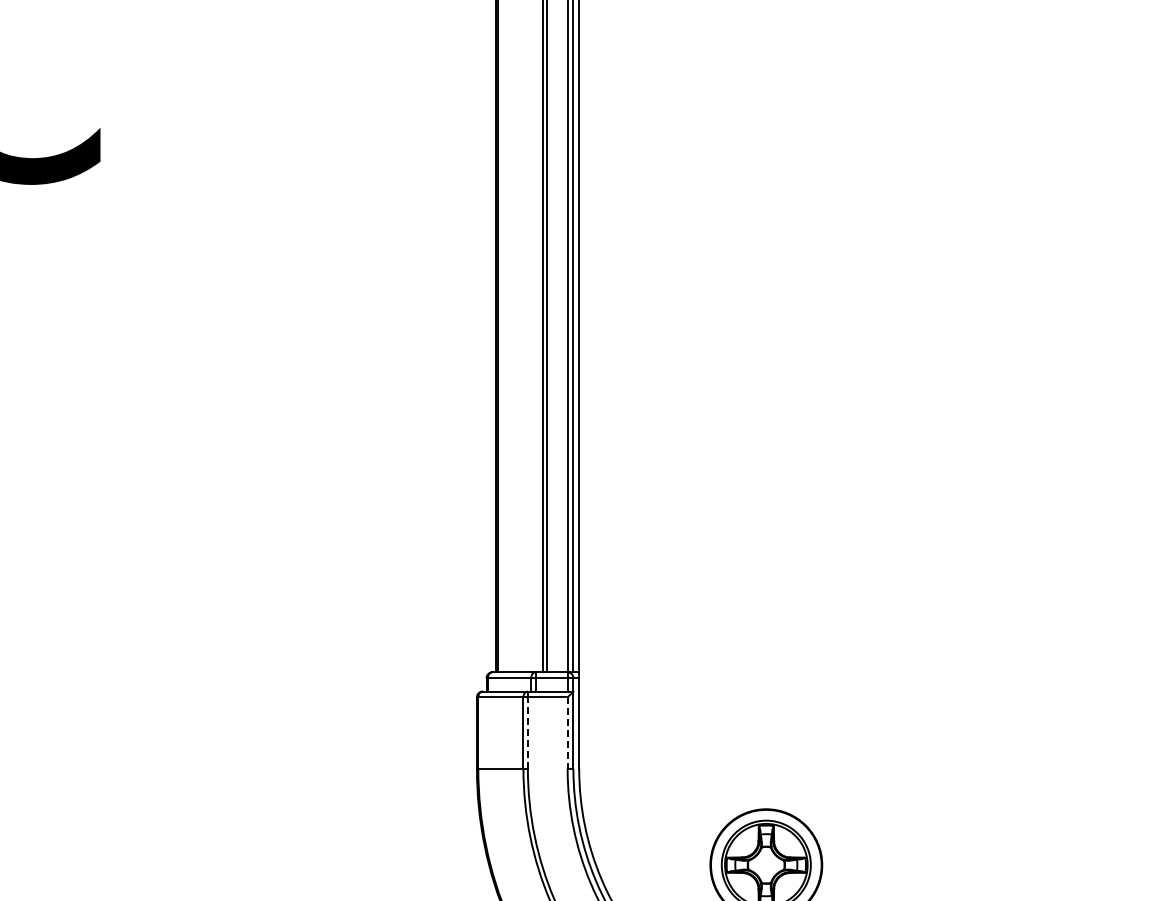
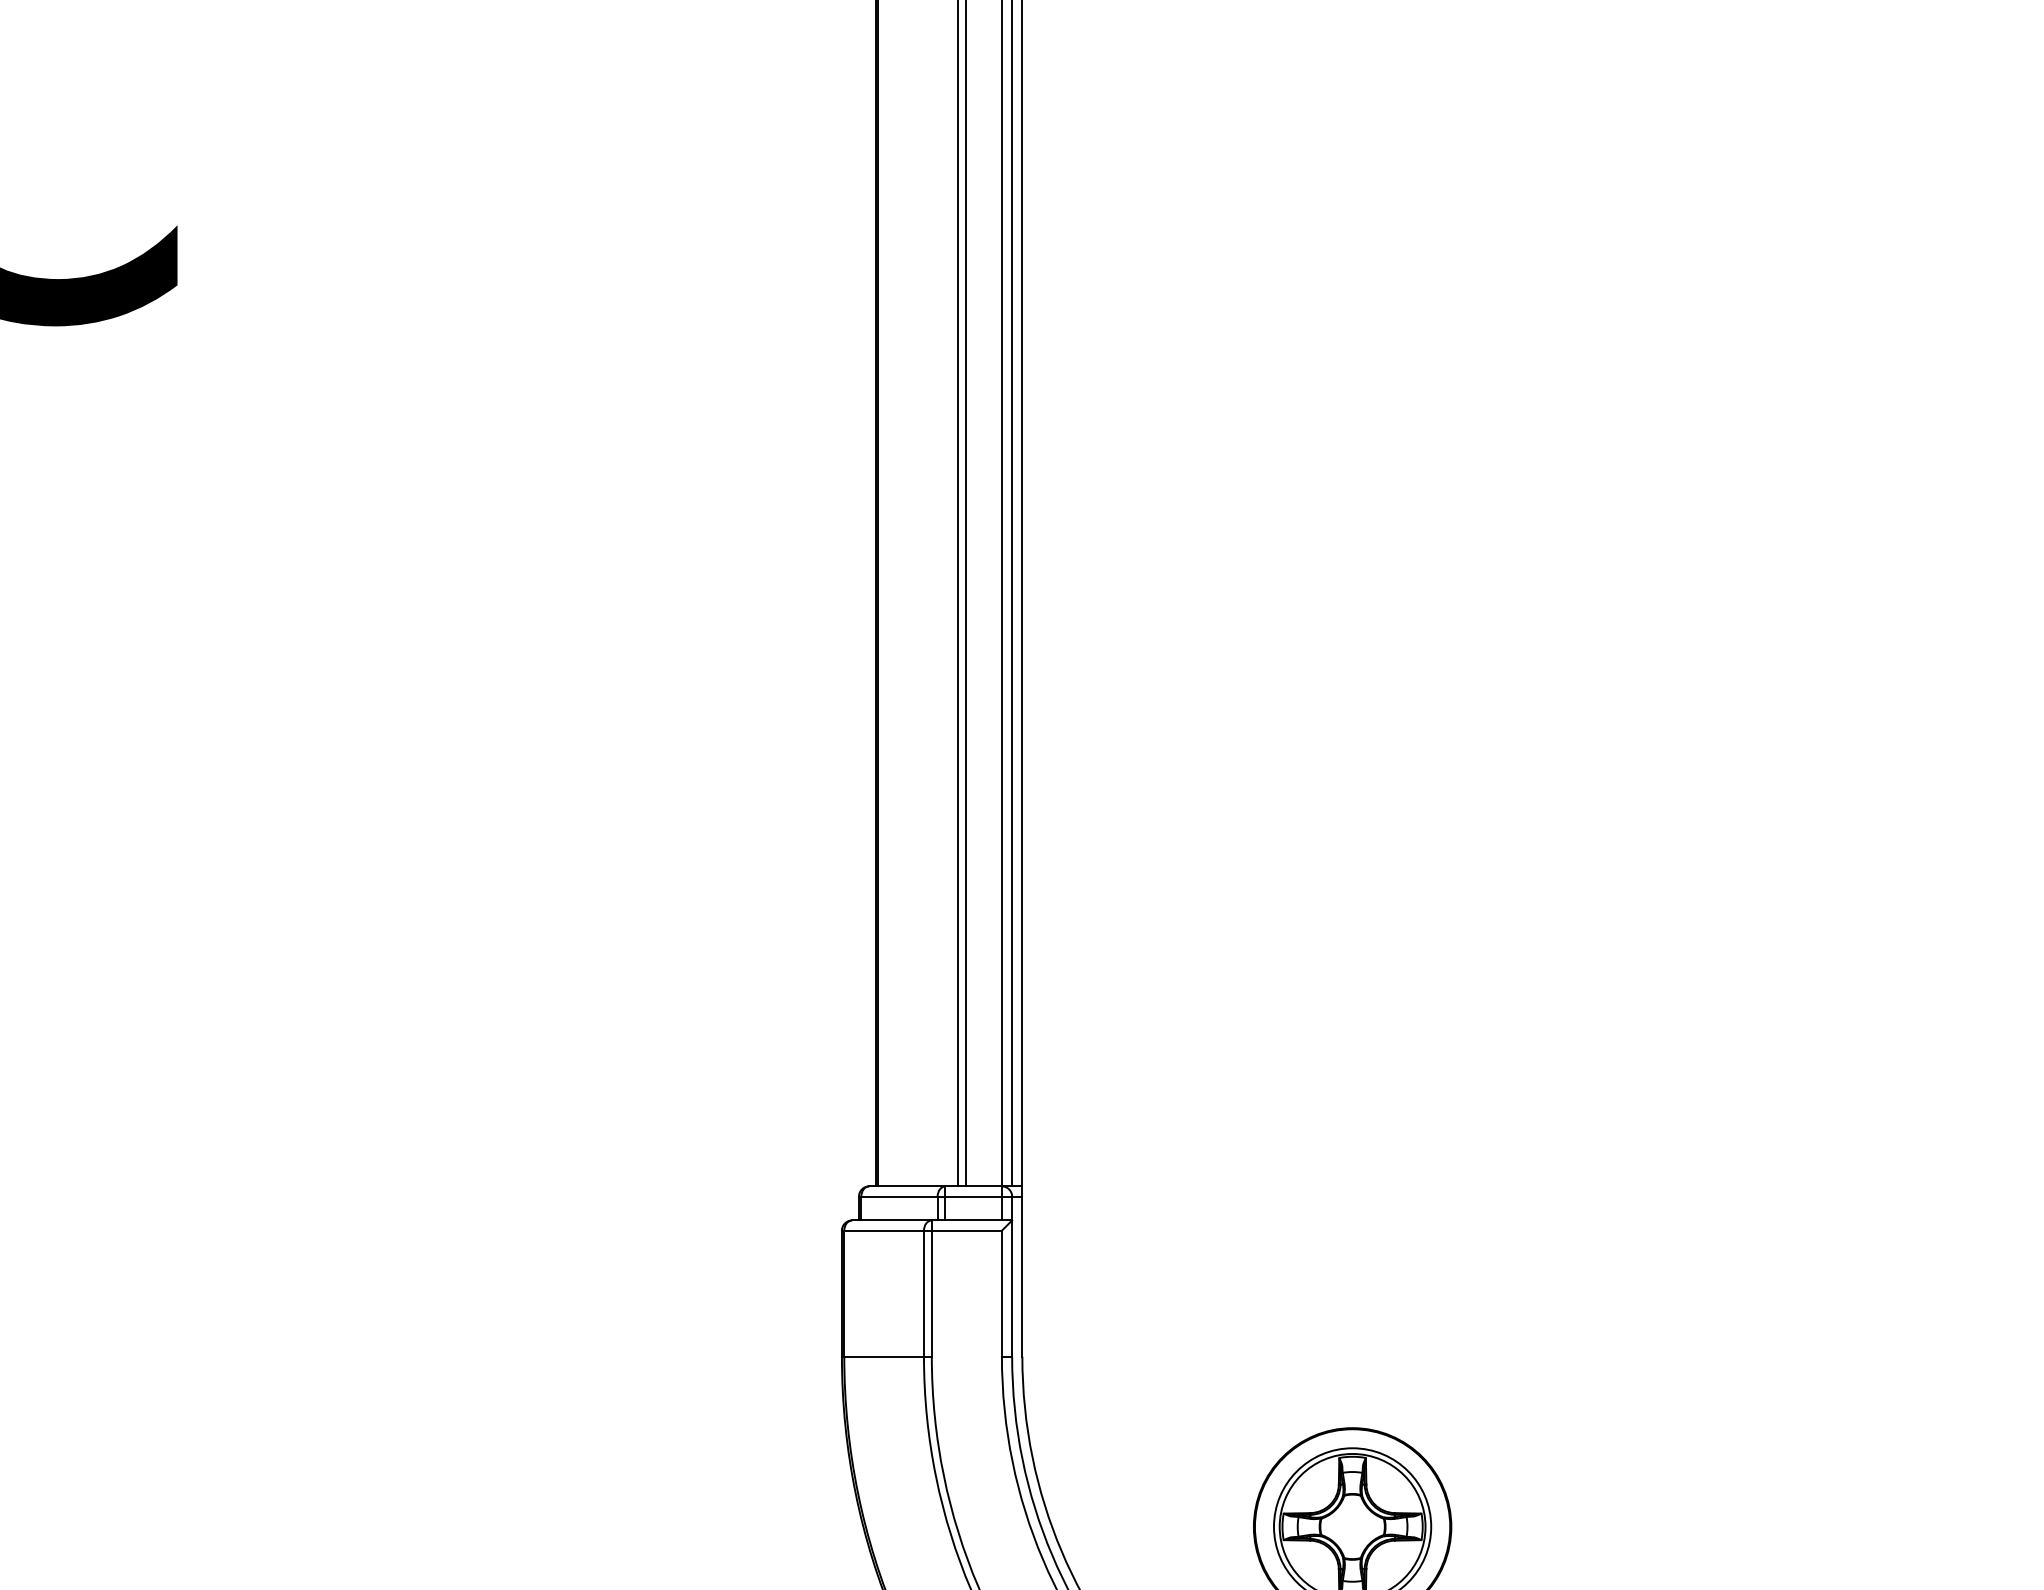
line: (527, 733) -> (931, 1294), dashed -> solid
line: (567, 733) -> (1001, 1294), dashed -> solid

